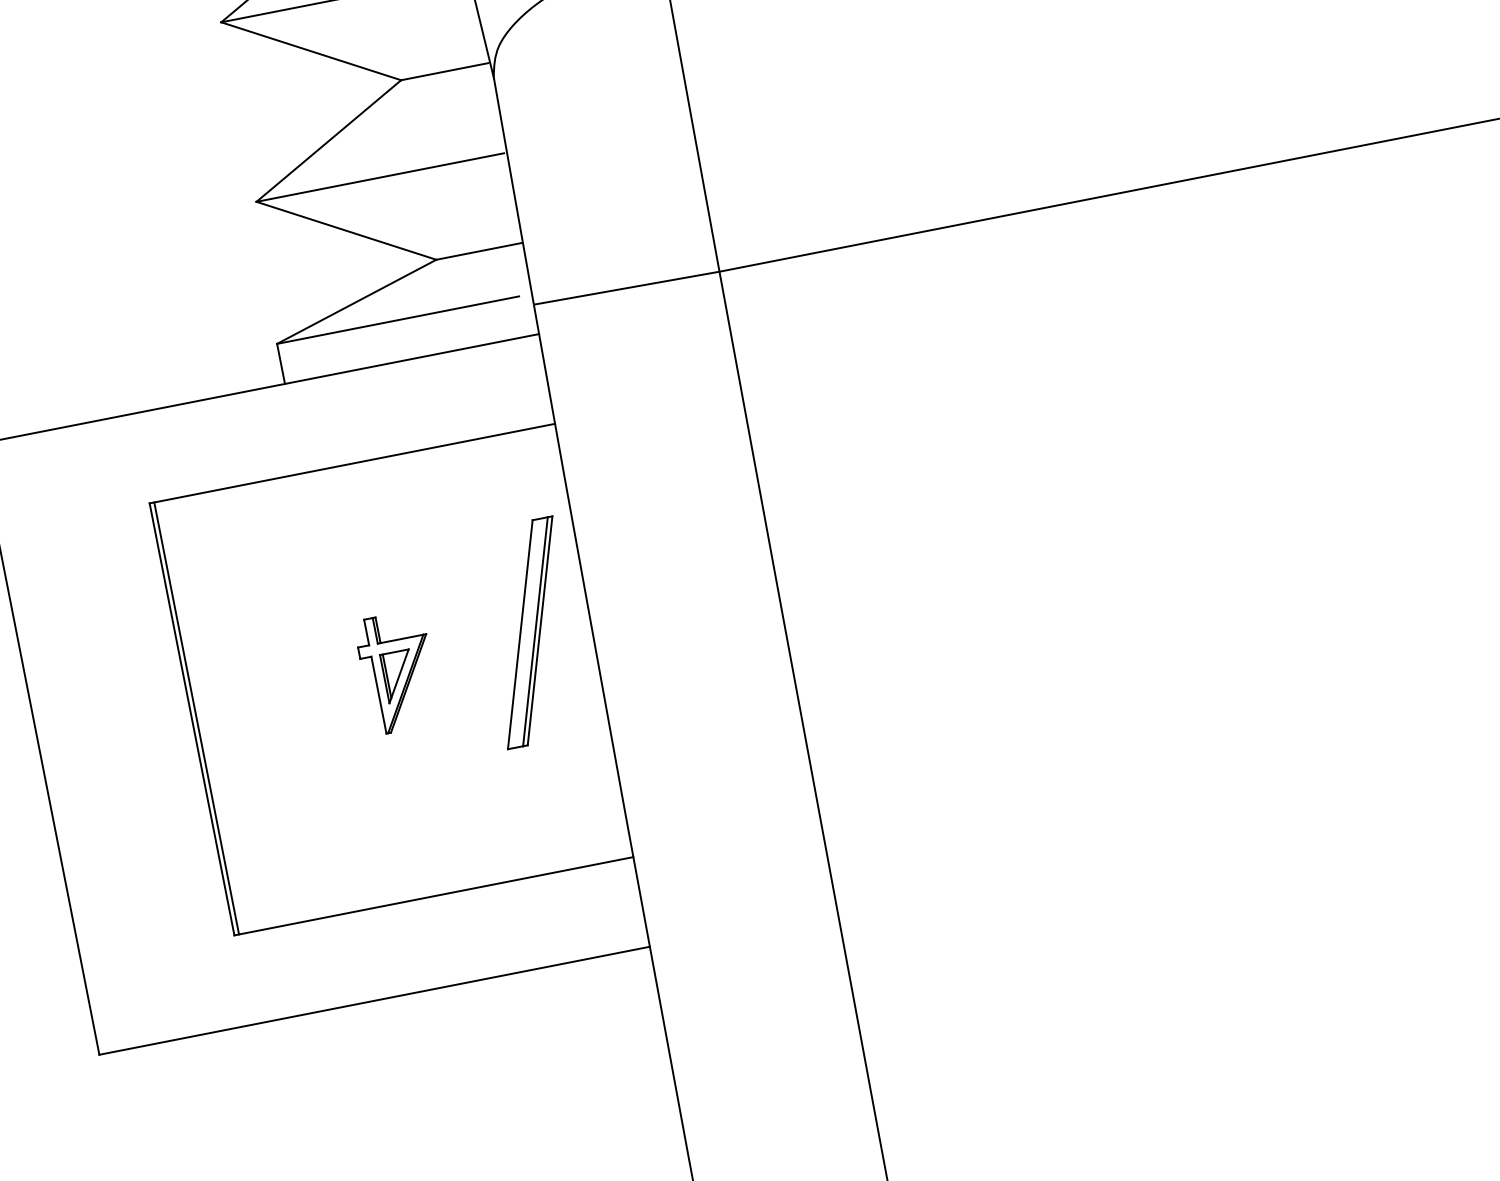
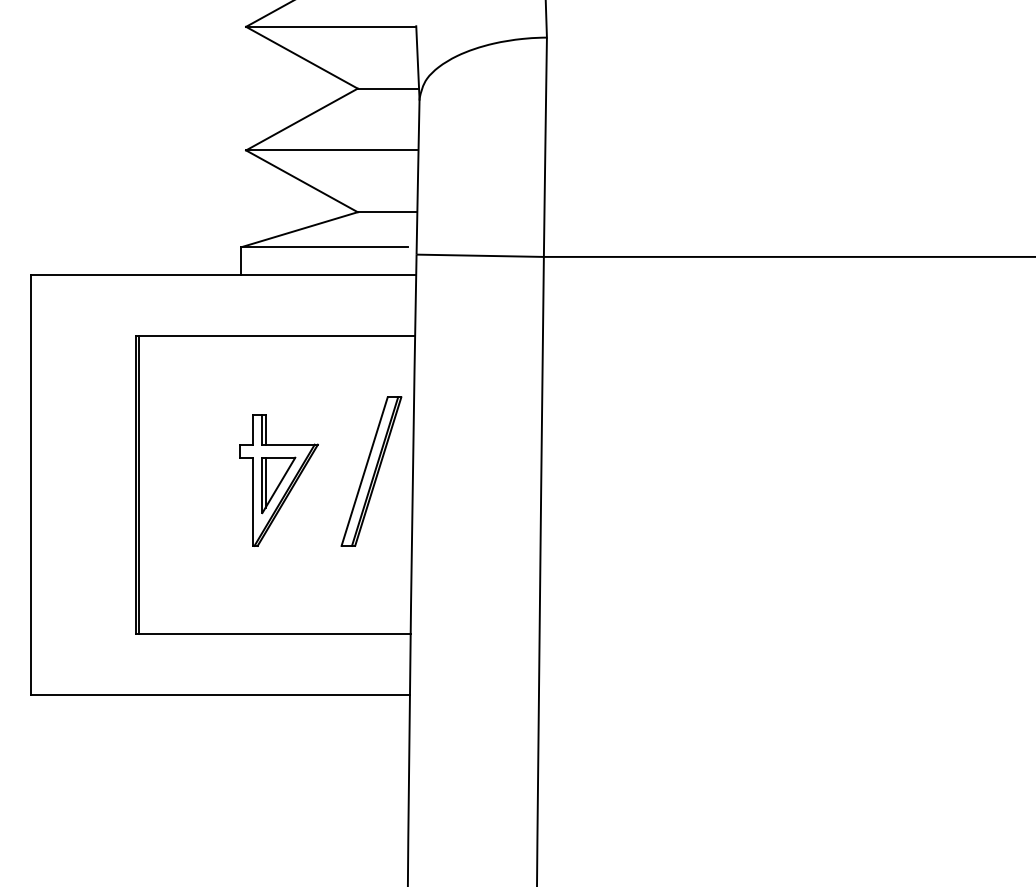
part: (397, 672) -> (278, 480), size x1.67

